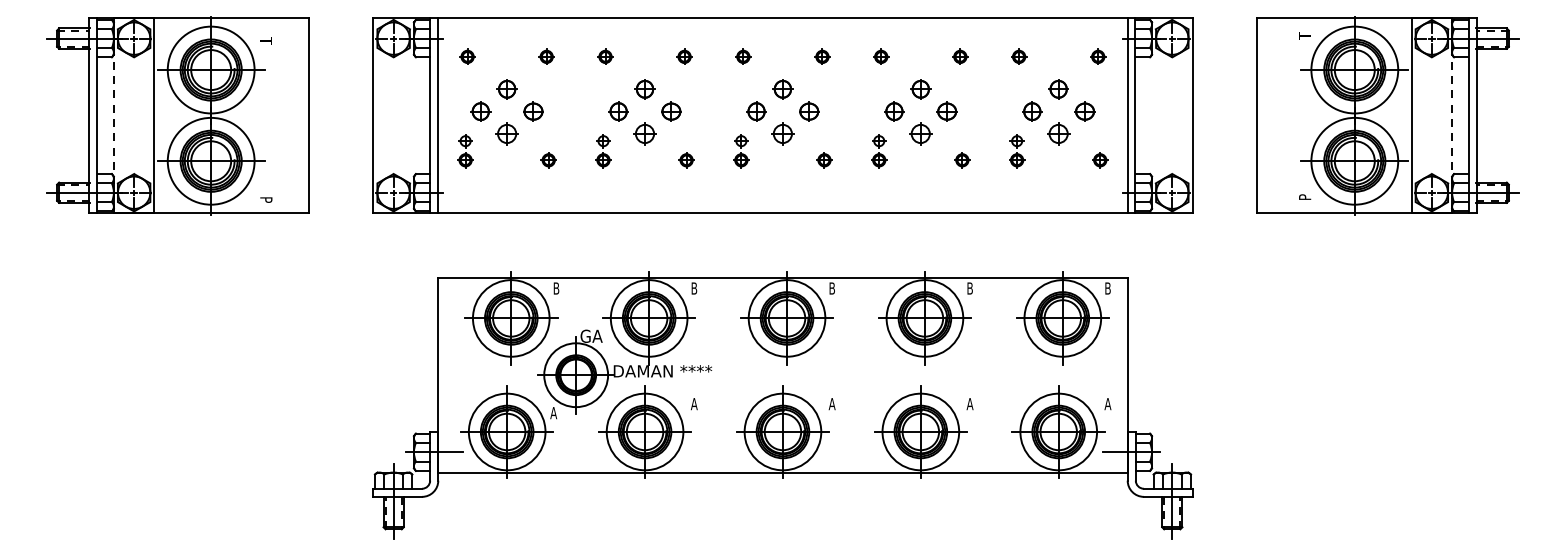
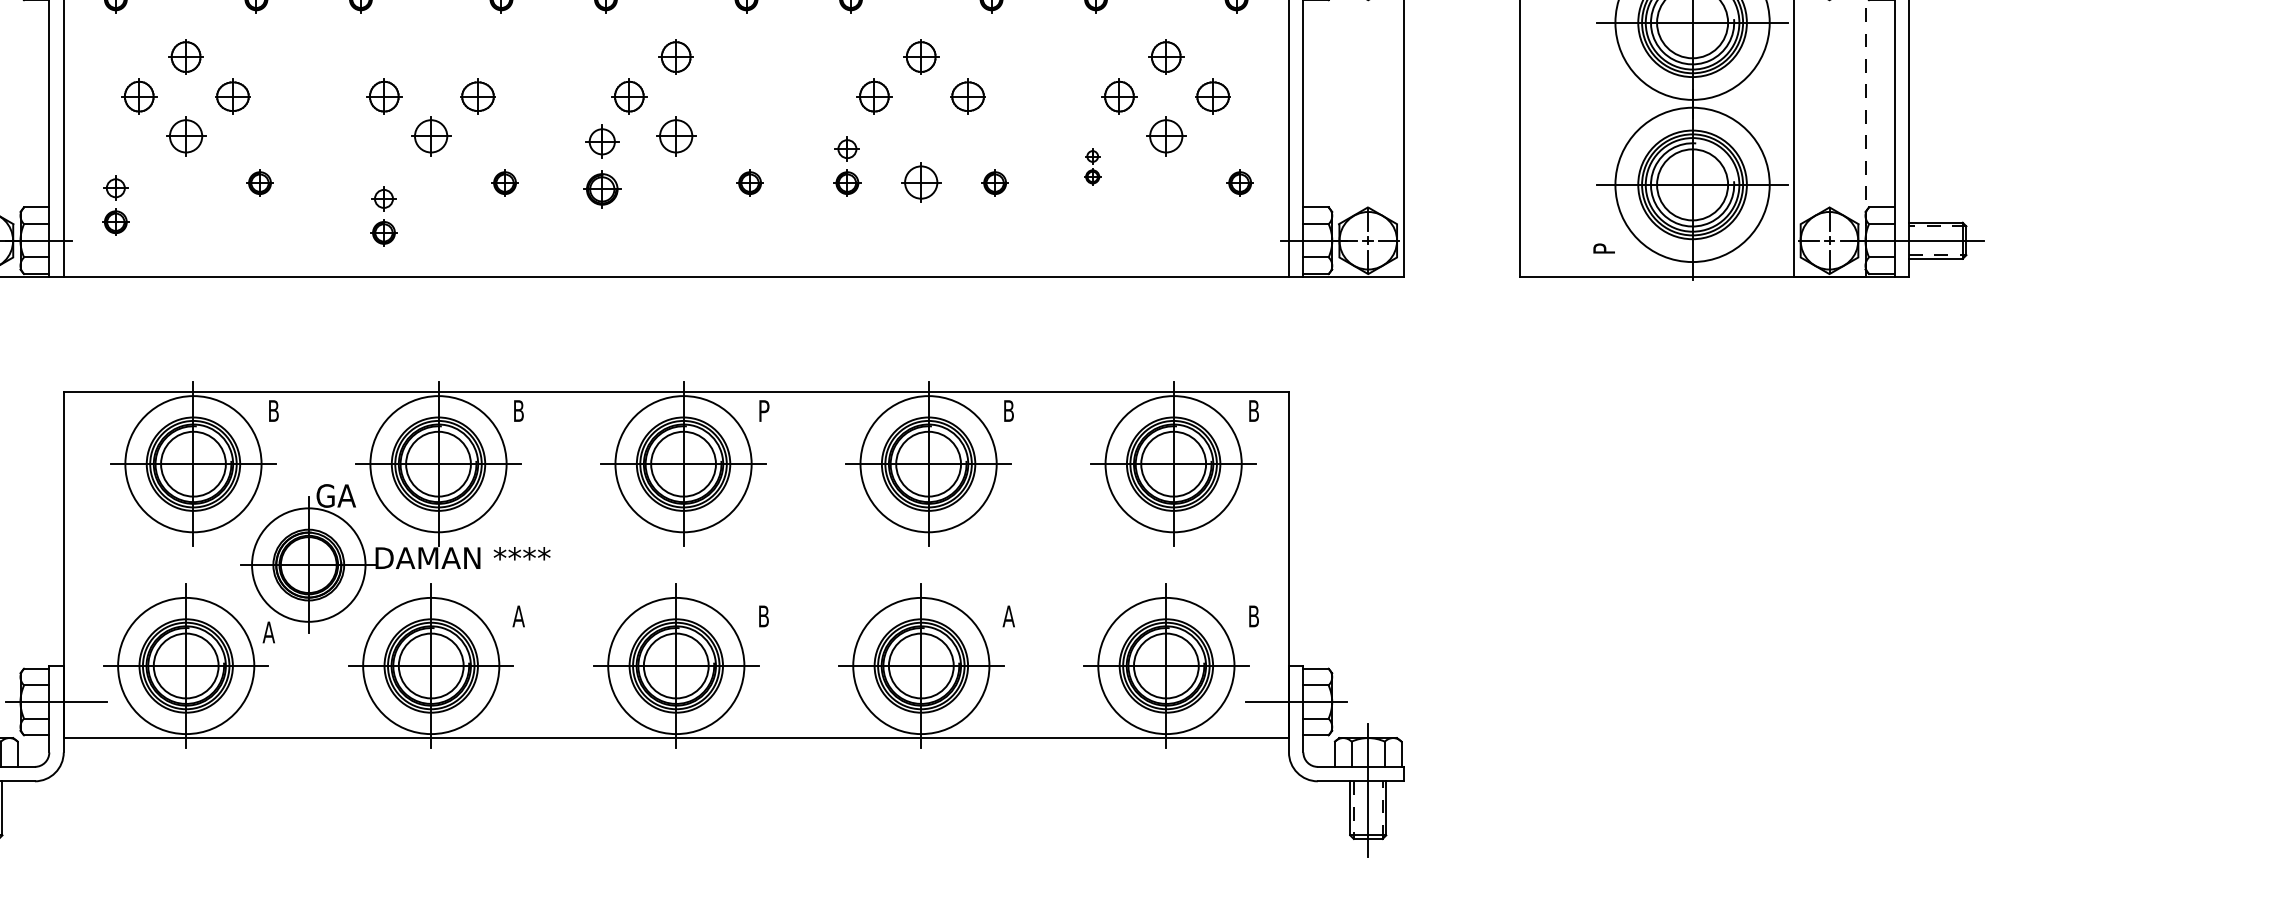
part: (644, 89) -> (430, 57), removed
part: (809, 111) -> (723, 96), removed
part: (920, 133) -> (920, 181), moved
part: (465, 151) -> (115, 206), moved
part: (603, 151) -> (384, 217), moved
part: (741, 151) -> (602, 167), size x1.4
part: (1017, 151) -> (1093, 167), size x0.6
text: (832, 288) -> (764, 410), B -> P
text: (831, 404) -> (762, 617), A -> B
text: (1107, 404) -> (1253, 617), A -> B

